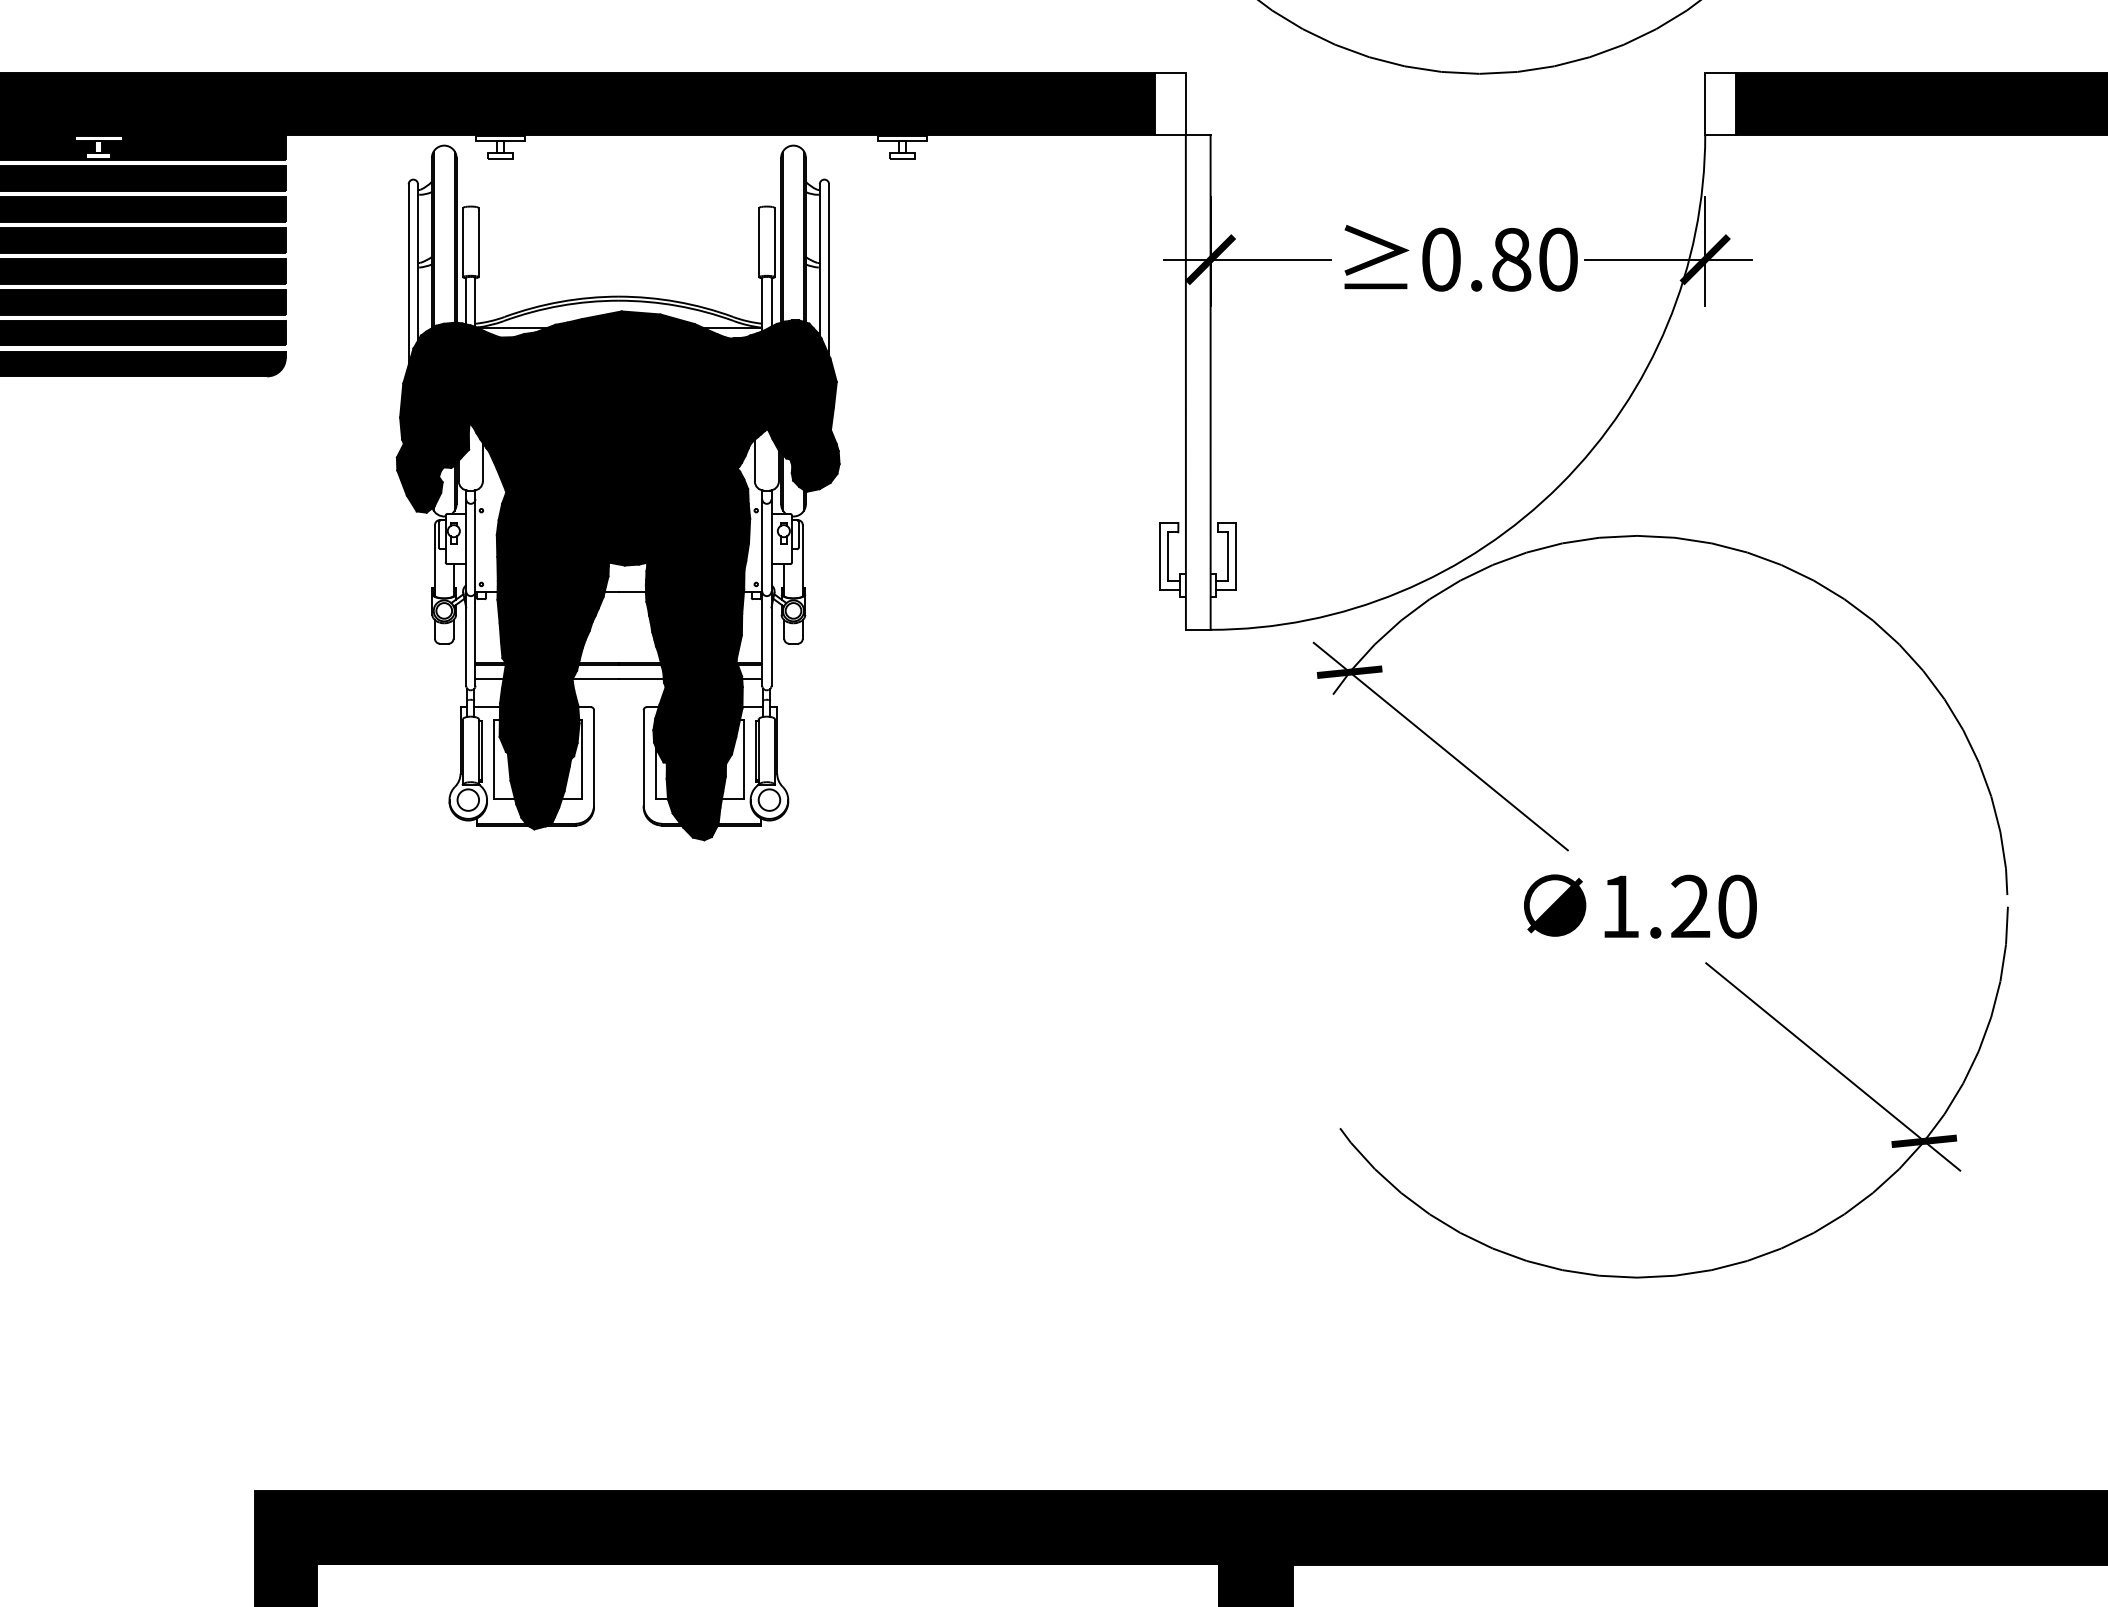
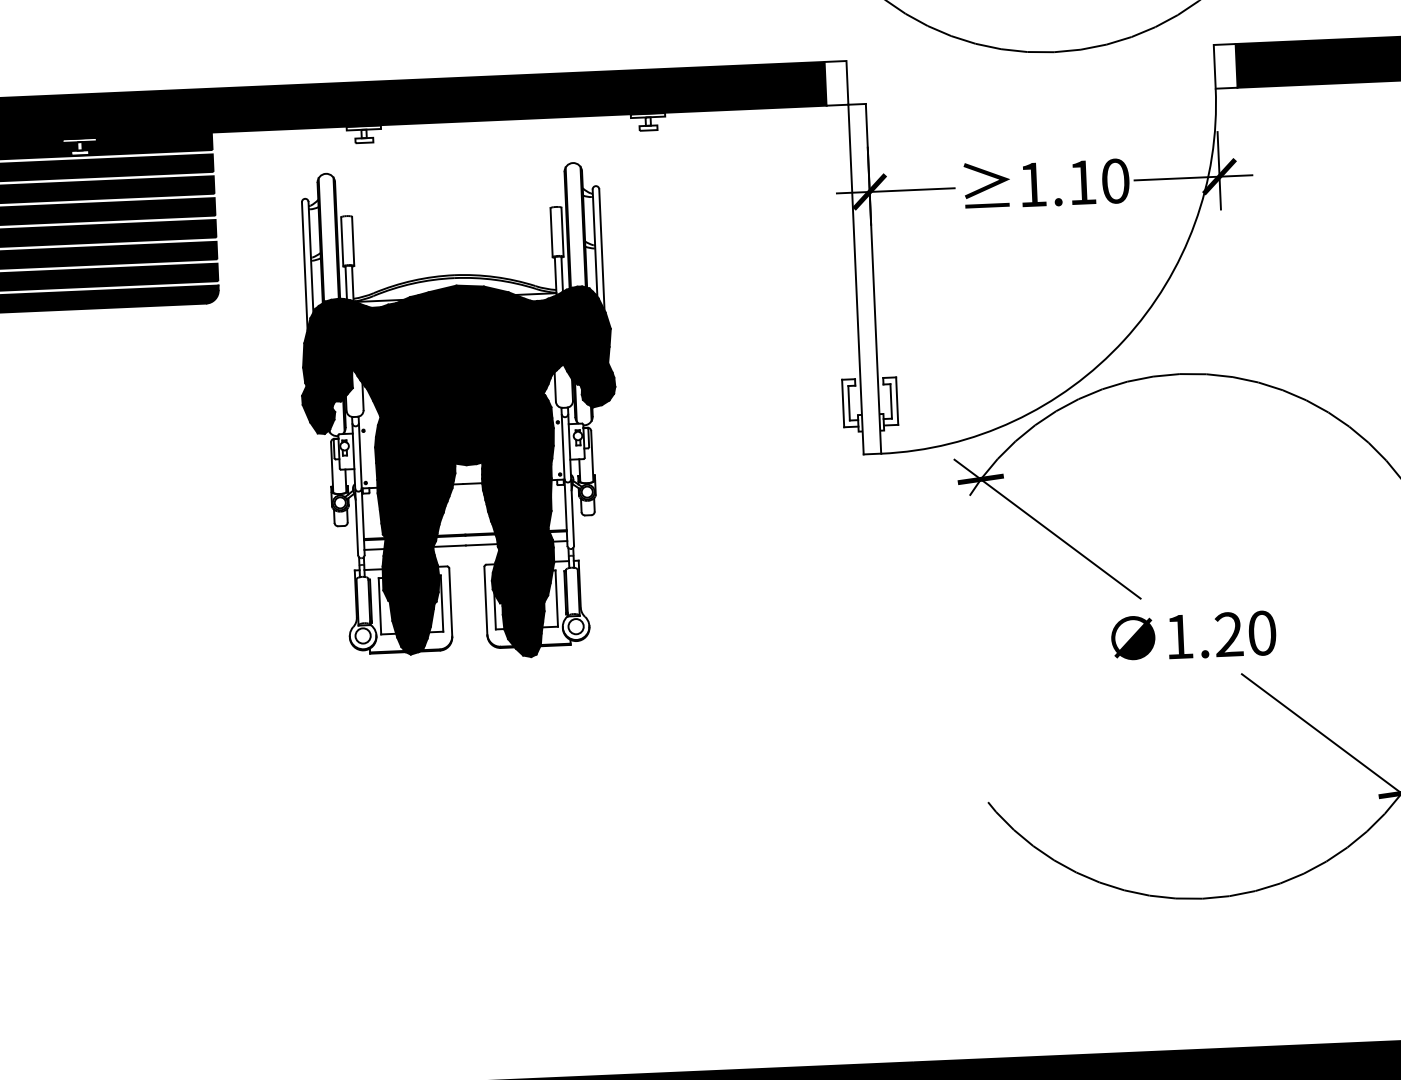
text: (1476, 259) -> (1057, 183), 0.80 -> 1.10
part: (617, 492) -> (459, 413), moved

